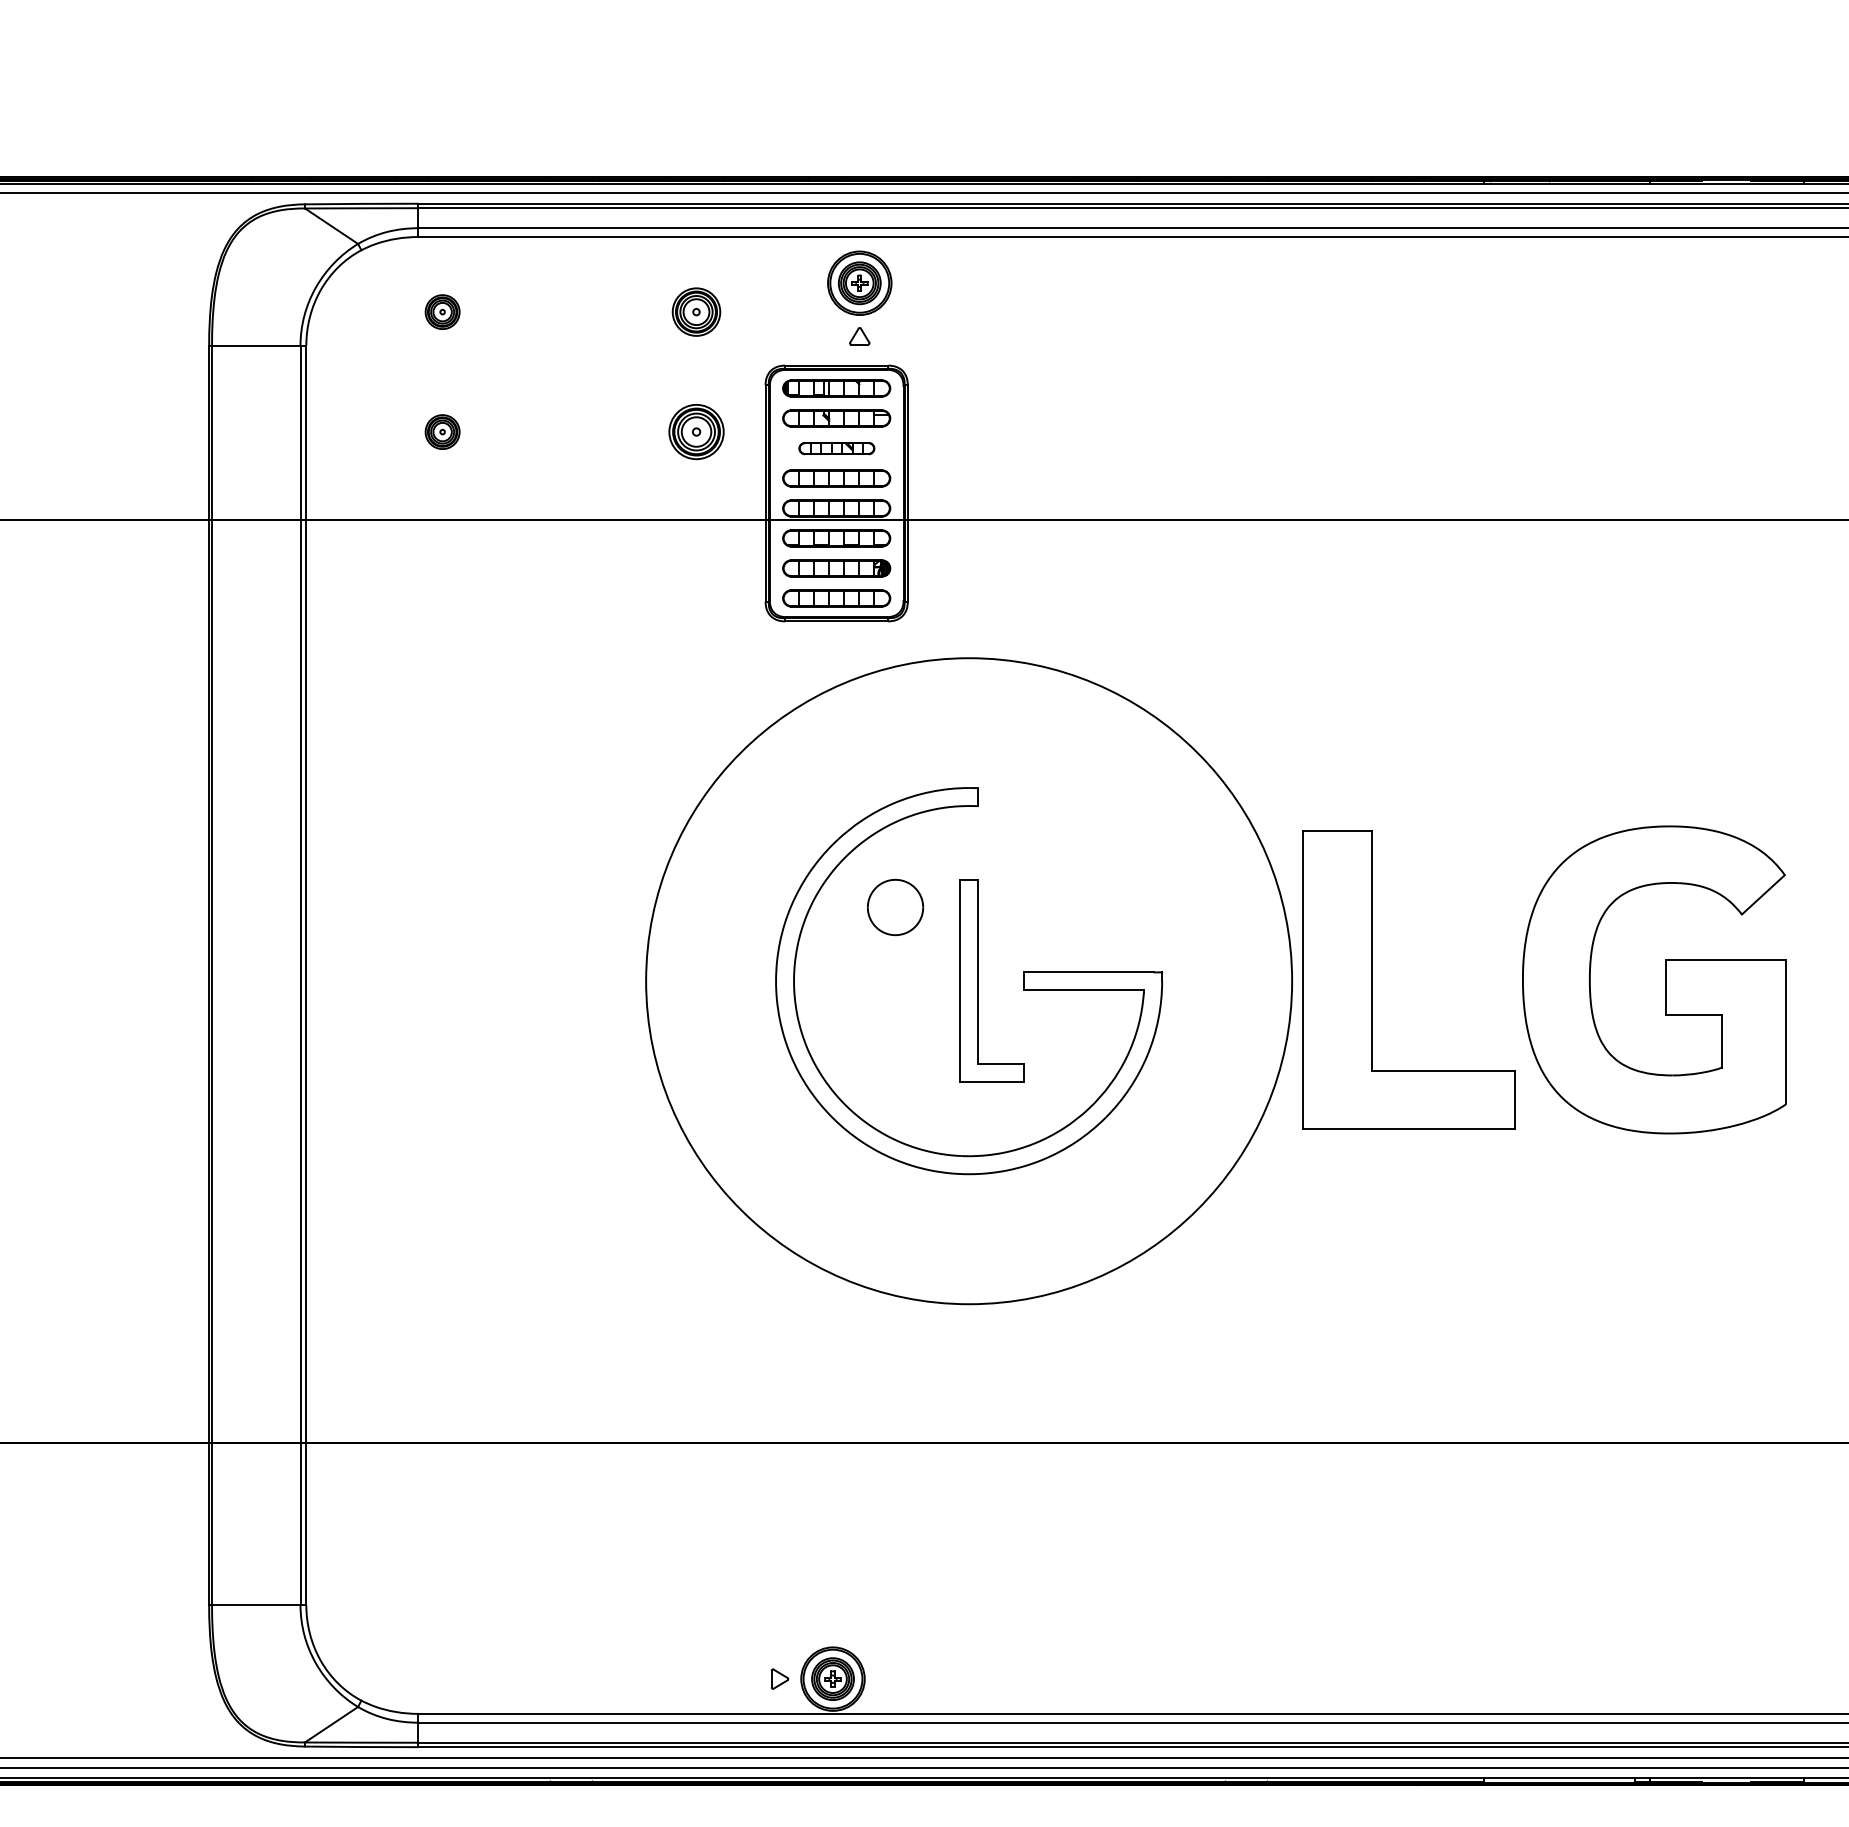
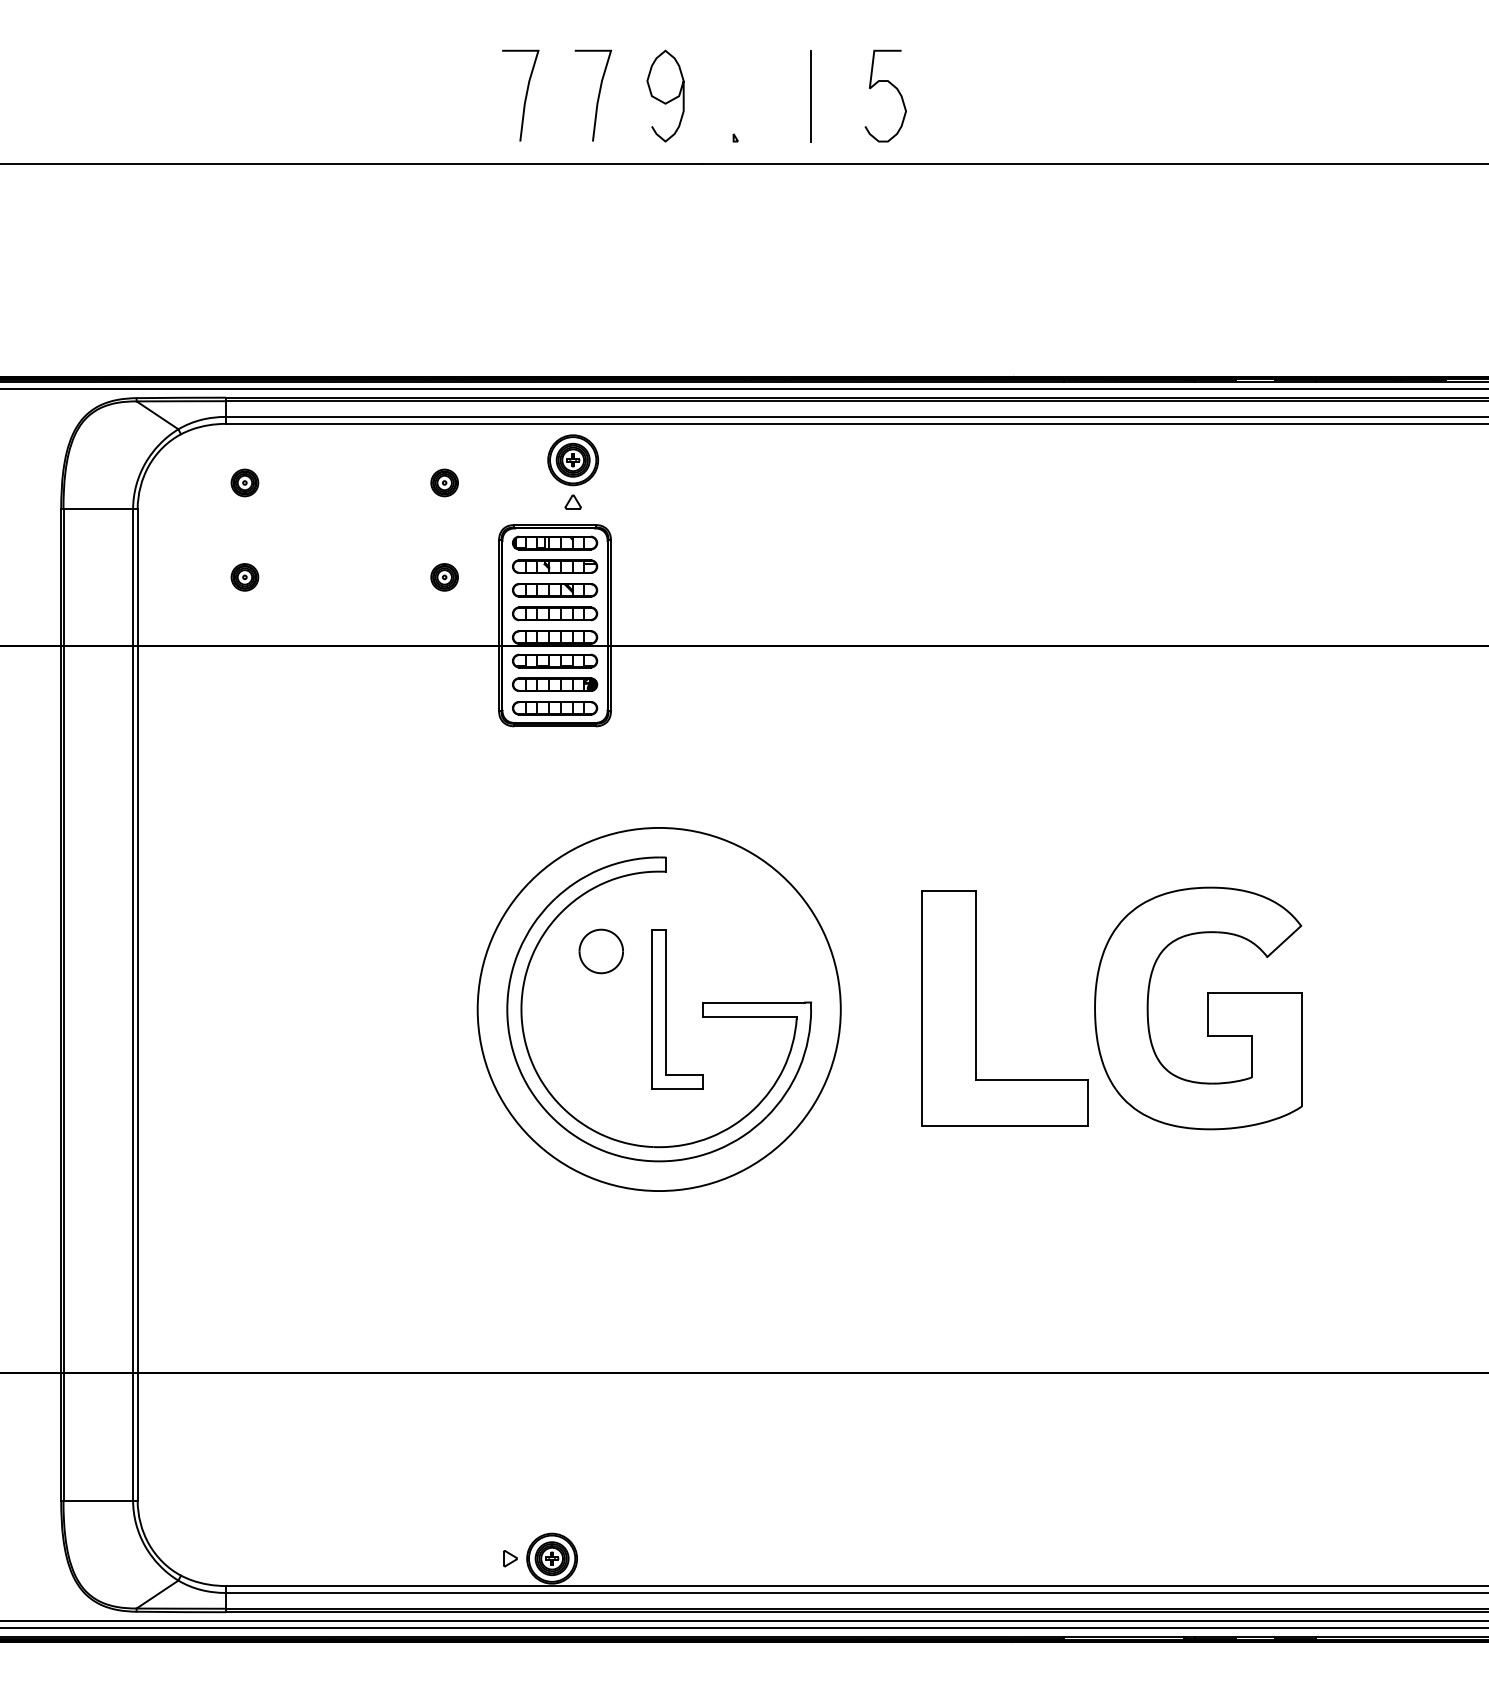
part: (696, 311) -> (444, 482), size x0.71
part: (696, 432) -> (444, 577), size x0.62
part: (837, 448) -> (555, 590), size x1.43
circle: (968, 981) -> (658, 1009), size x0.71

